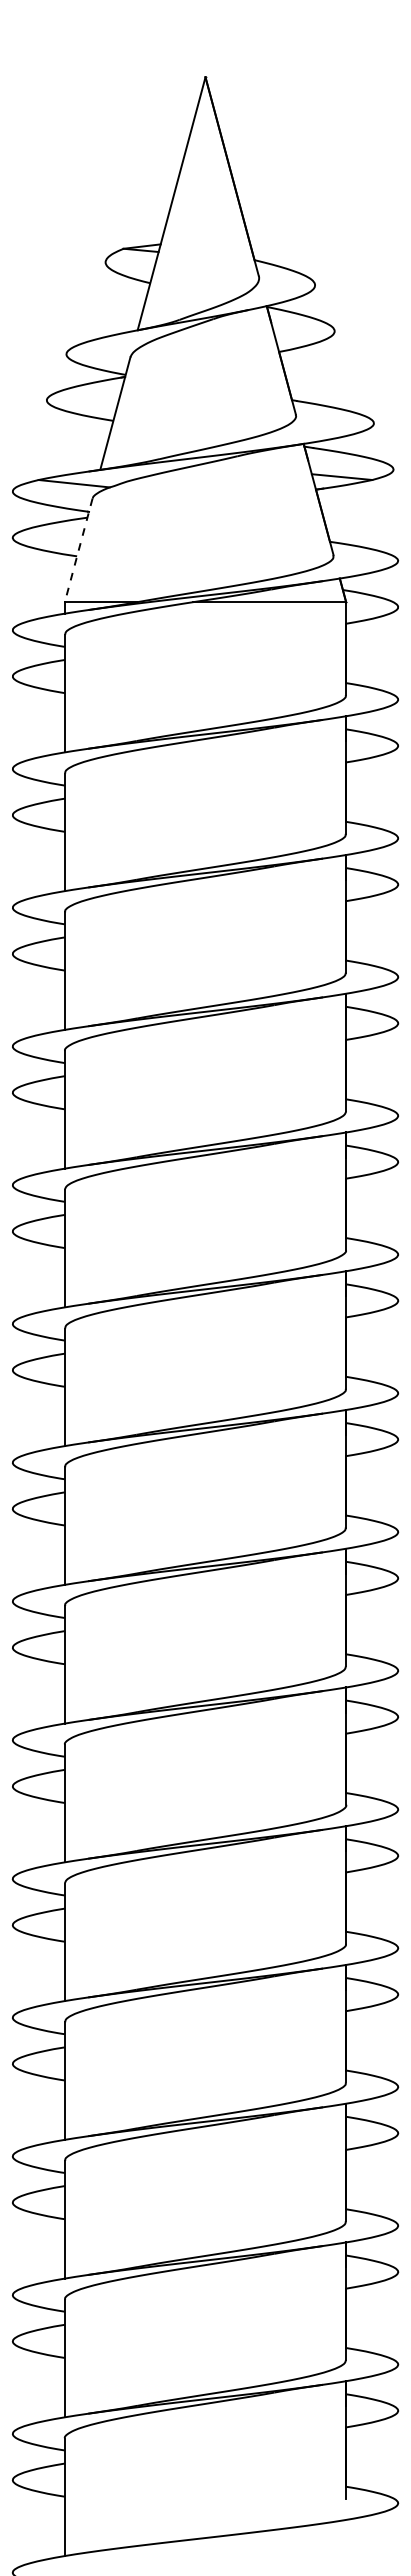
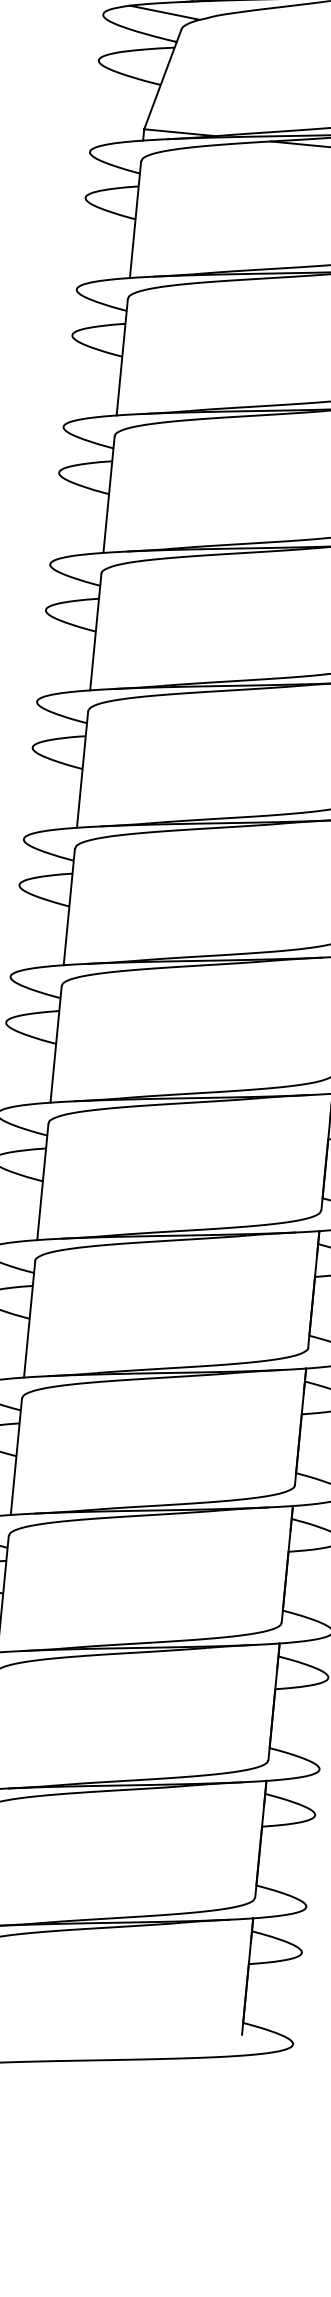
line: (78, 550) -> (162, 79), dashed -> solid

